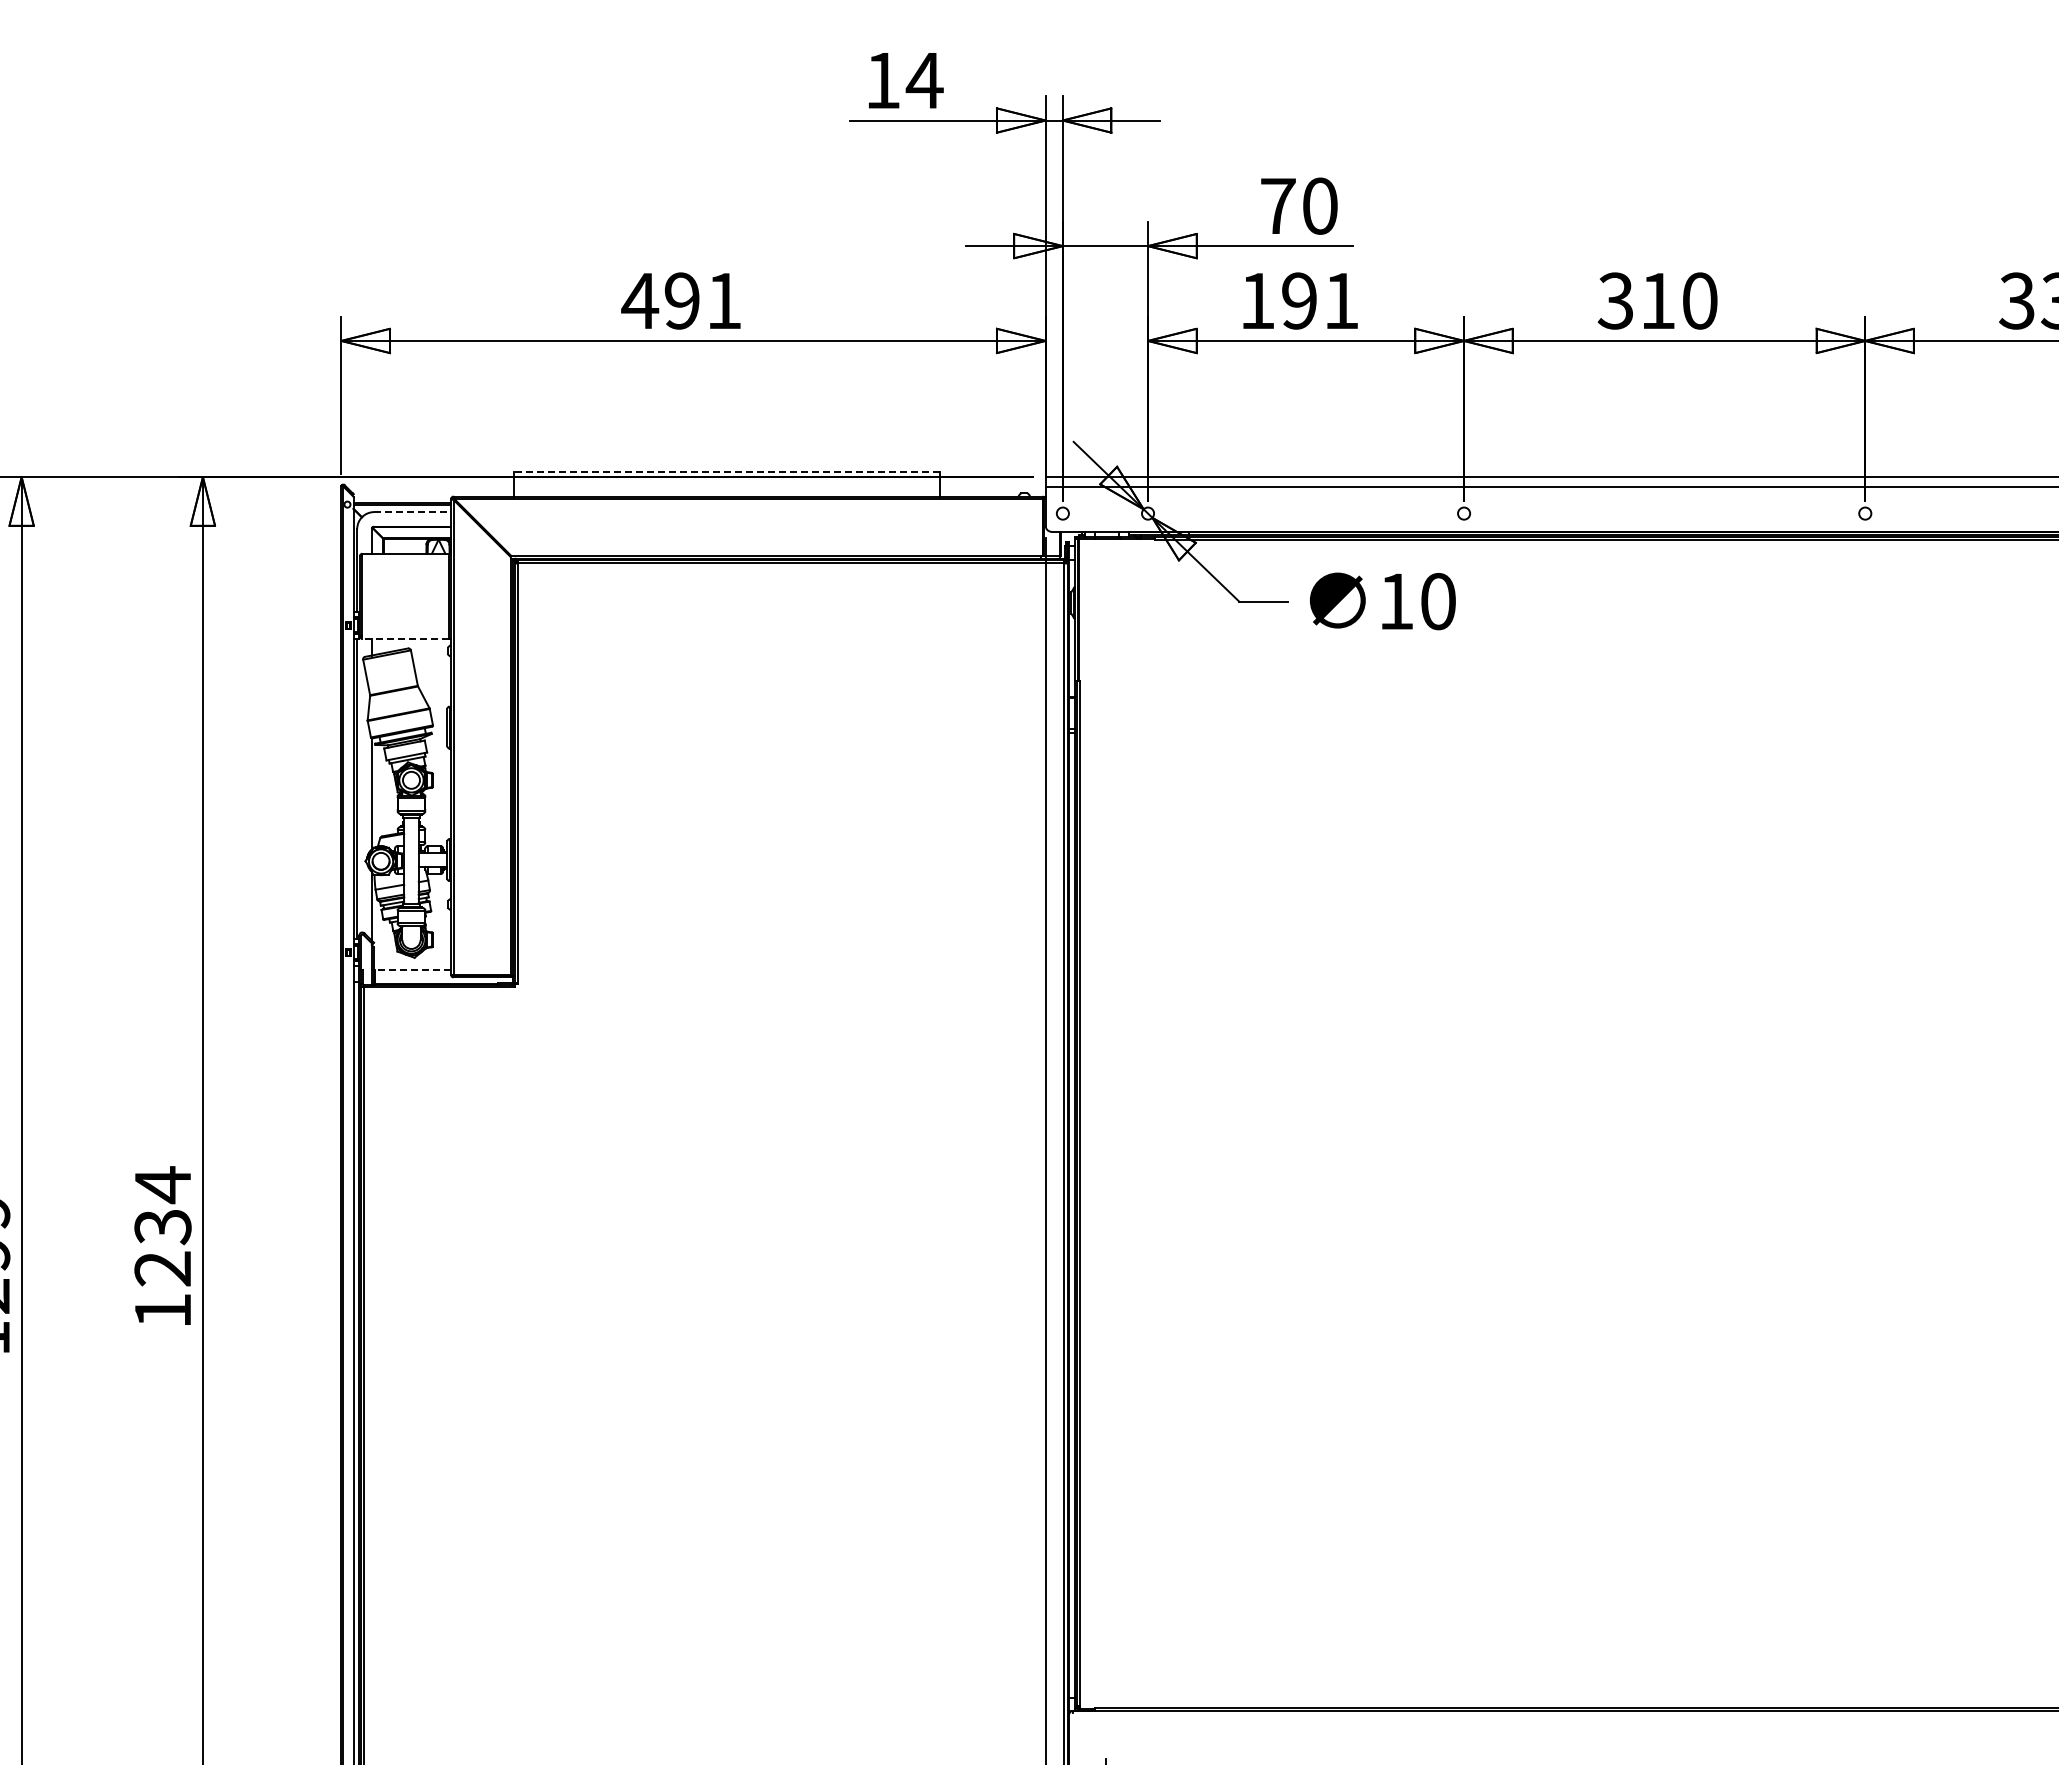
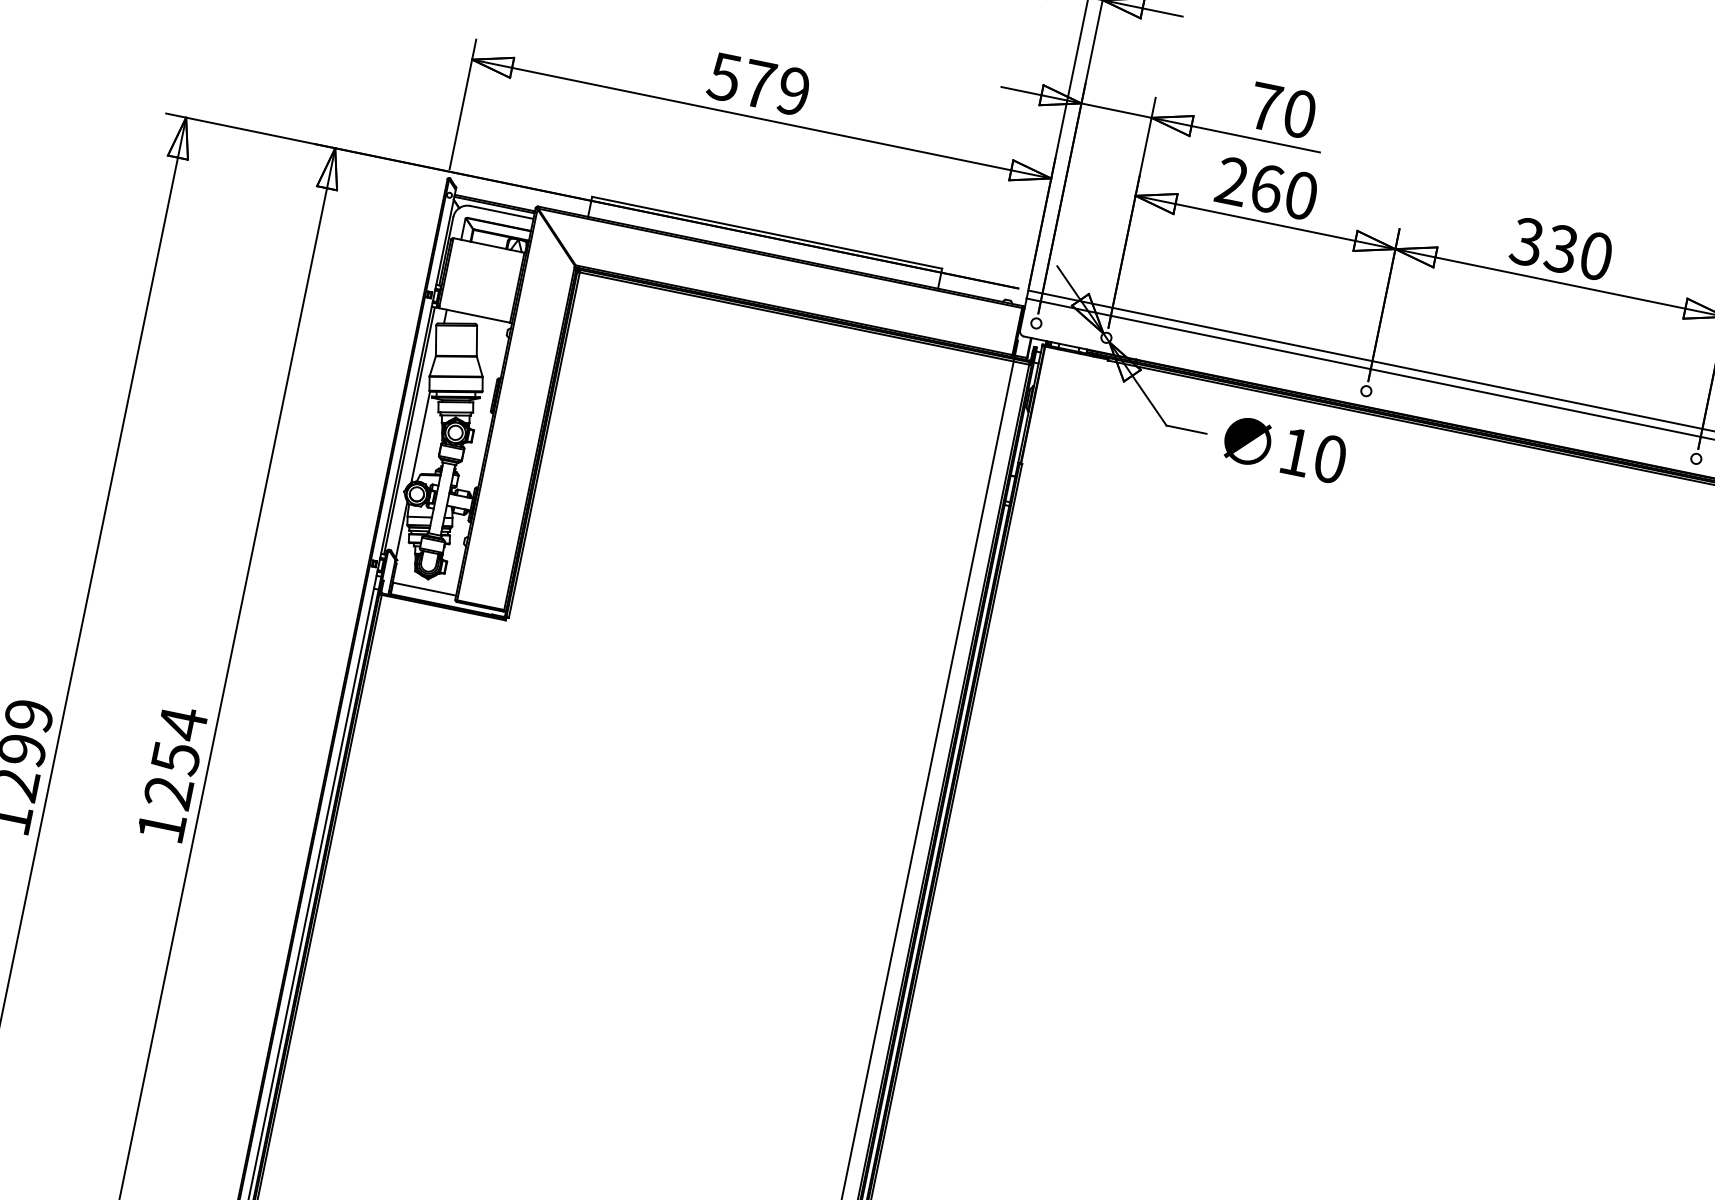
text: (681, 300) -> (758, 83), 491 -> 579
text: (1299, 300) -> (1266, 188), 191 -> 260
text: (1656, 300) -> (1560, 248), 310 -> 330
line: (727, 472) -> (767, 233), dashed -> solid
line: (413, 512) -> (502, 212), dashed -> solid
line: (405, 638) -> (474, 315), dashed -> solid
line: (412, 970) -> (424, 589), dashed -> solid
text: (162, 1227) -> (175, 758), 1234 -> 1254

